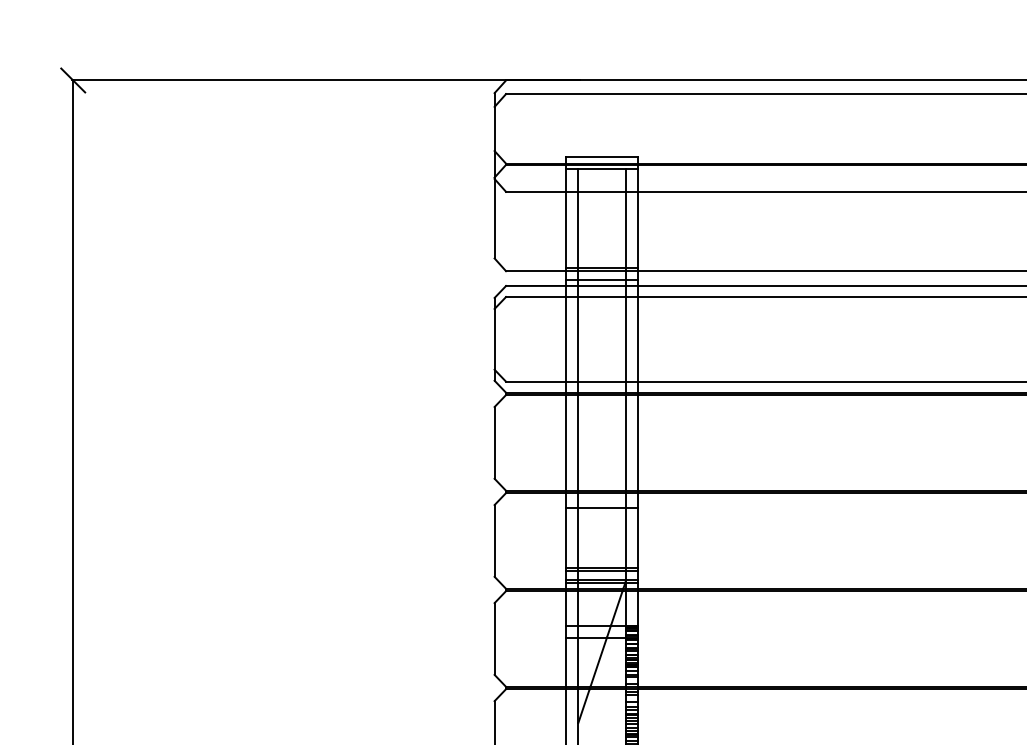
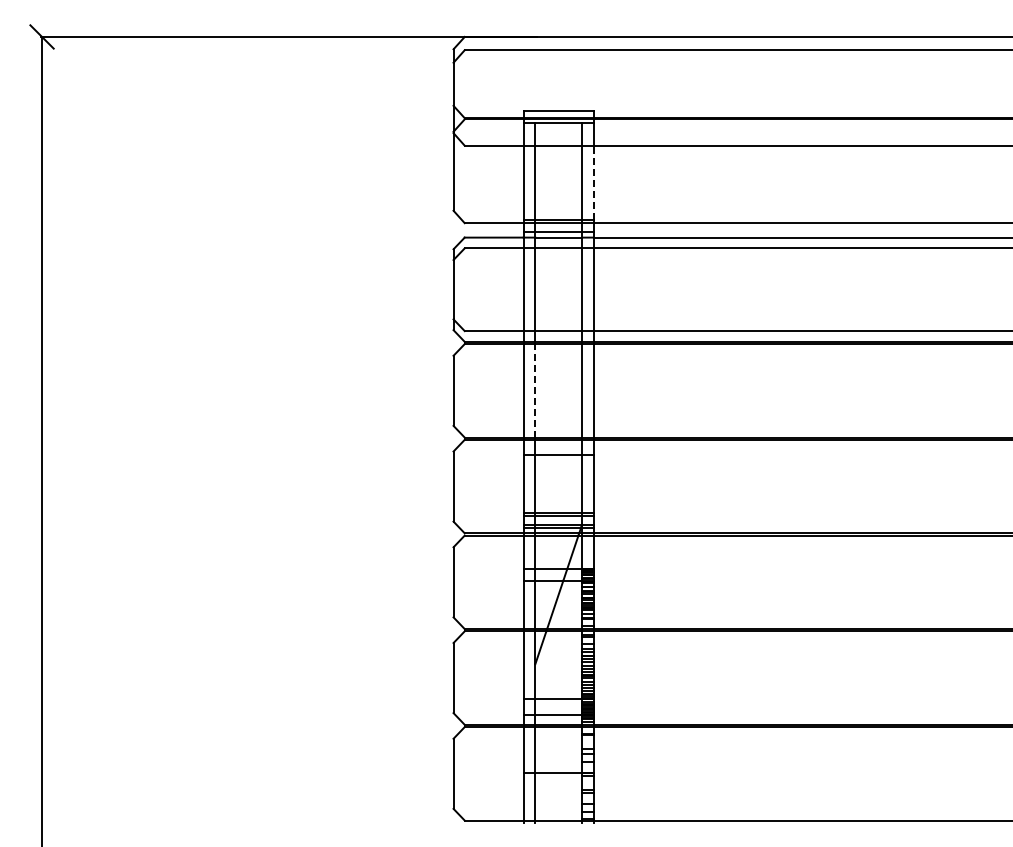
line: (637, 229) -> (593, 182), solid -> dashed
line: (578, 442) -> (535, 390), solid -> dashed

